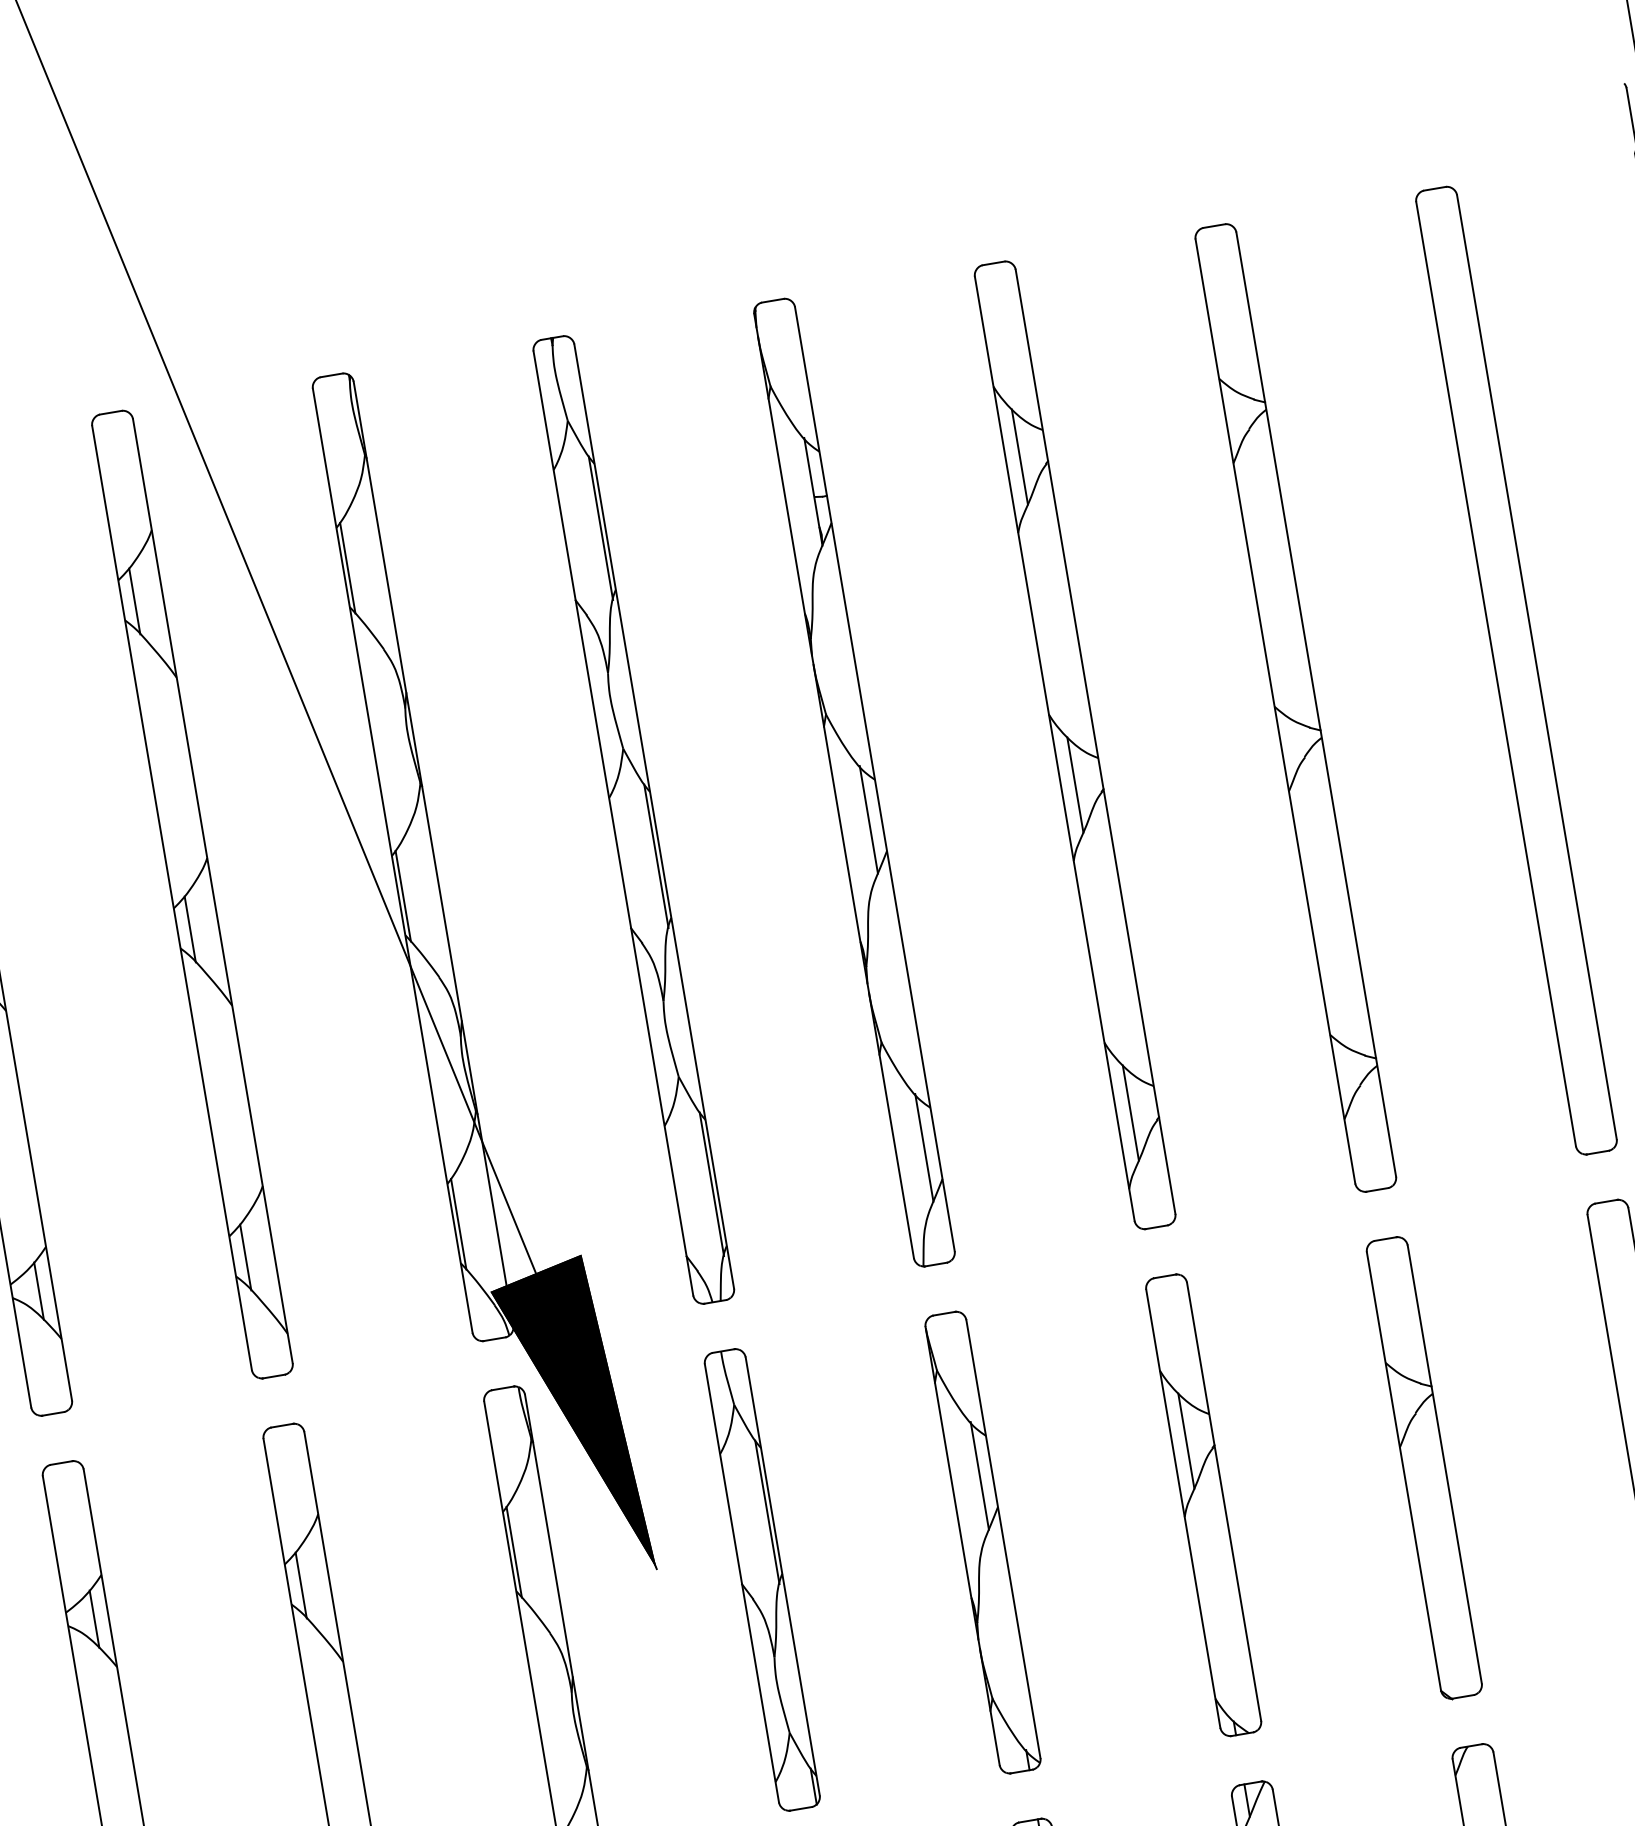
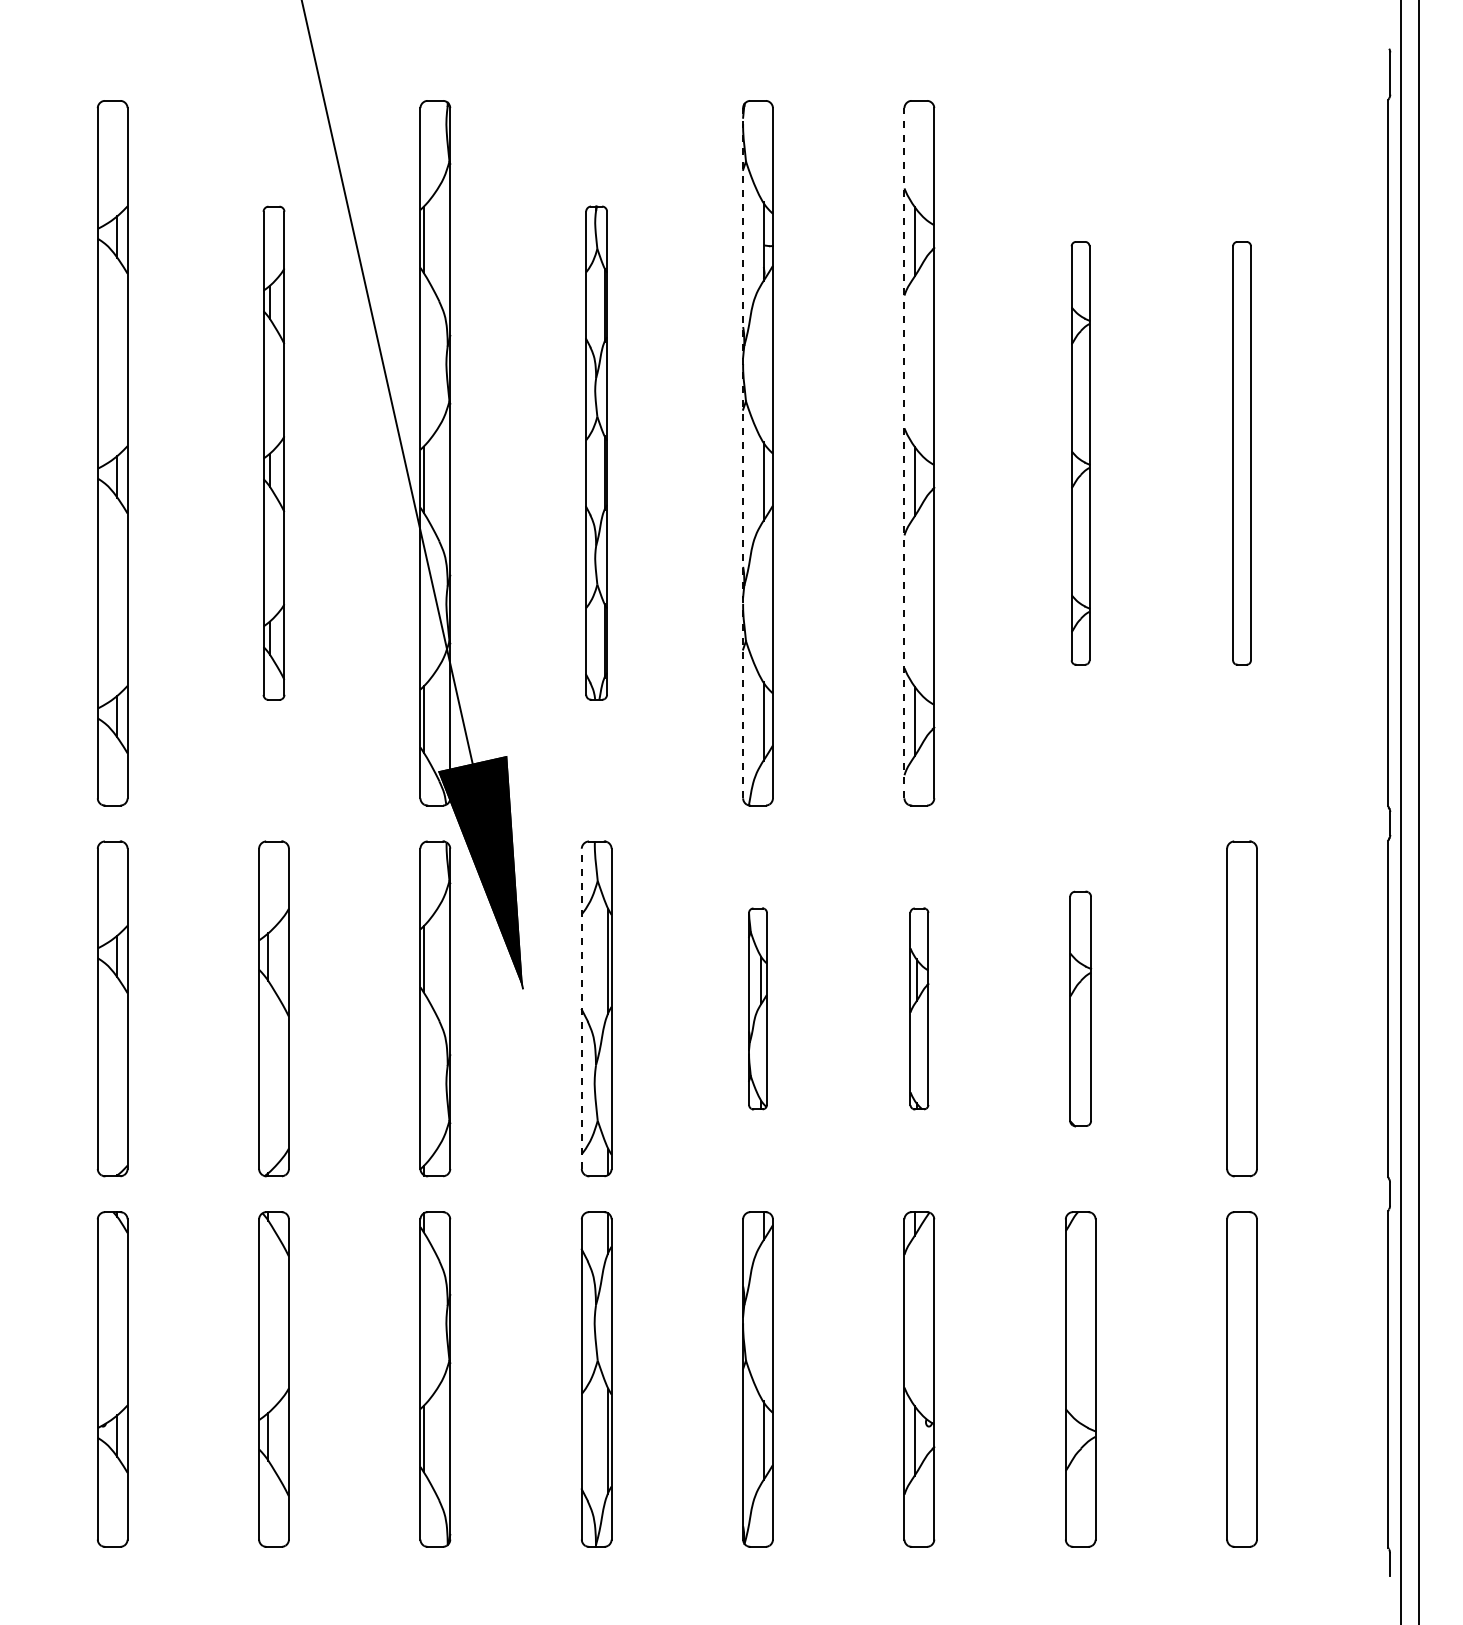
part: (1515, 671) -> (1241, 453), size x0.6
part: (1295, 708) -> (1080, 453), size x0.6
line: (1054, 747) -> (904, 452), solid -> dashed
line: (834, 785) -> (743, 452), solid -> dashed
part: (633, 819) -> (596, 452), size x0.7
part: (191, 895) -> (273, 453), size x0.7
part: (1423, 1467) -> (1080, 1008), size x0.7
part: (1203, 1504) -> (919, 1008), size x0.6
part: (982, 1542) -> (757, 1008), size x0.6
line: (741, 1582) -> (581, 1008), solid -> dashed

